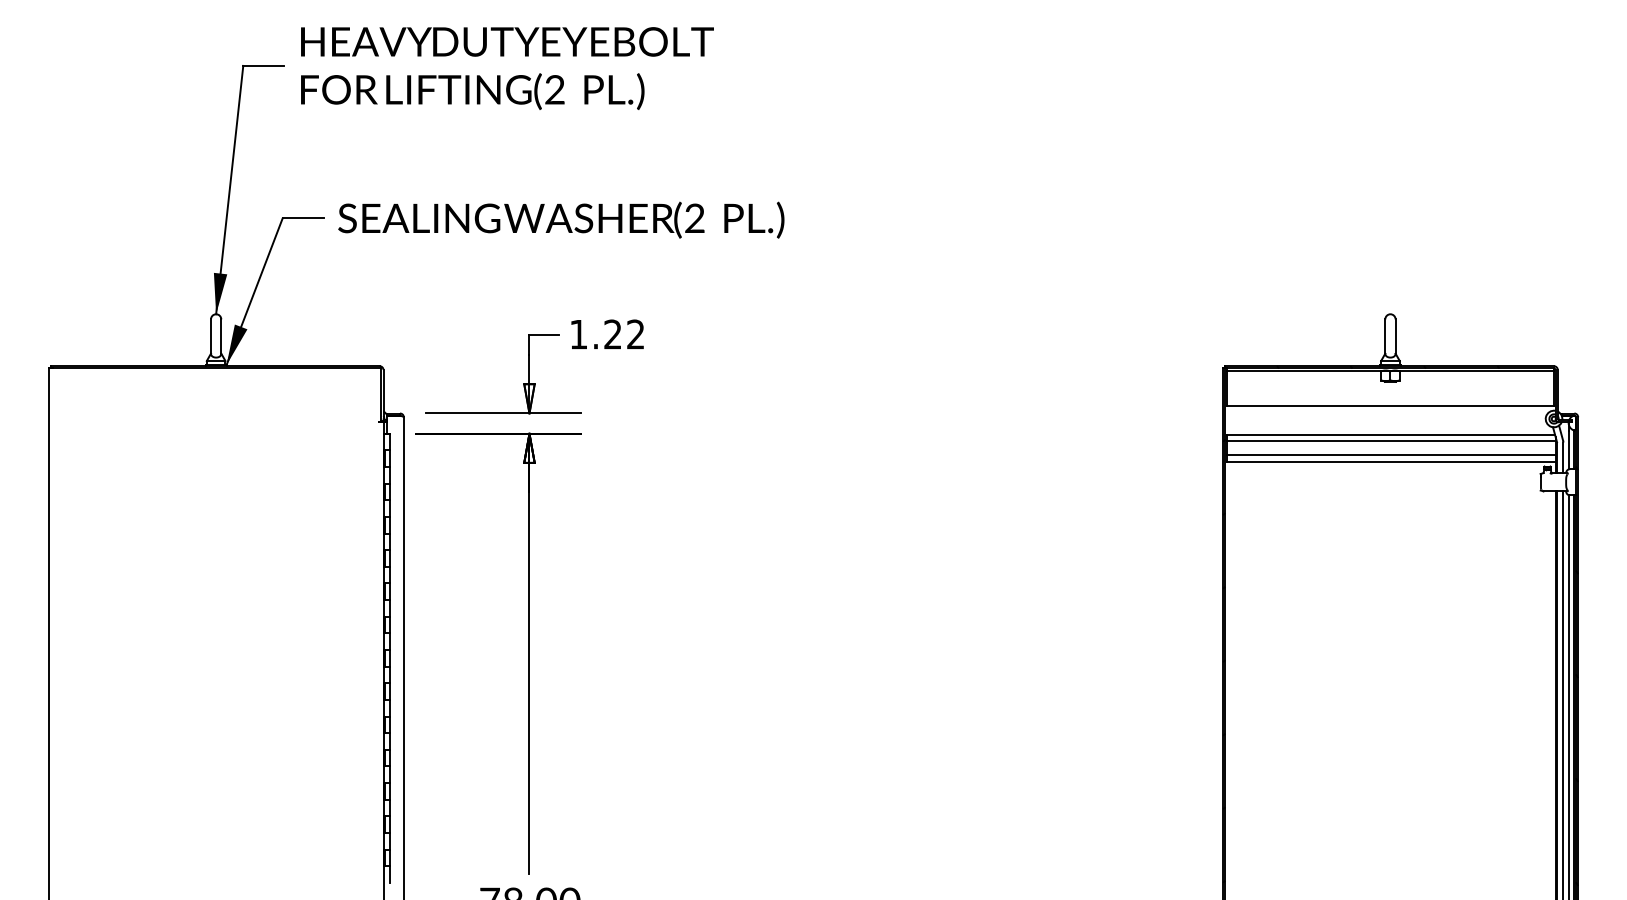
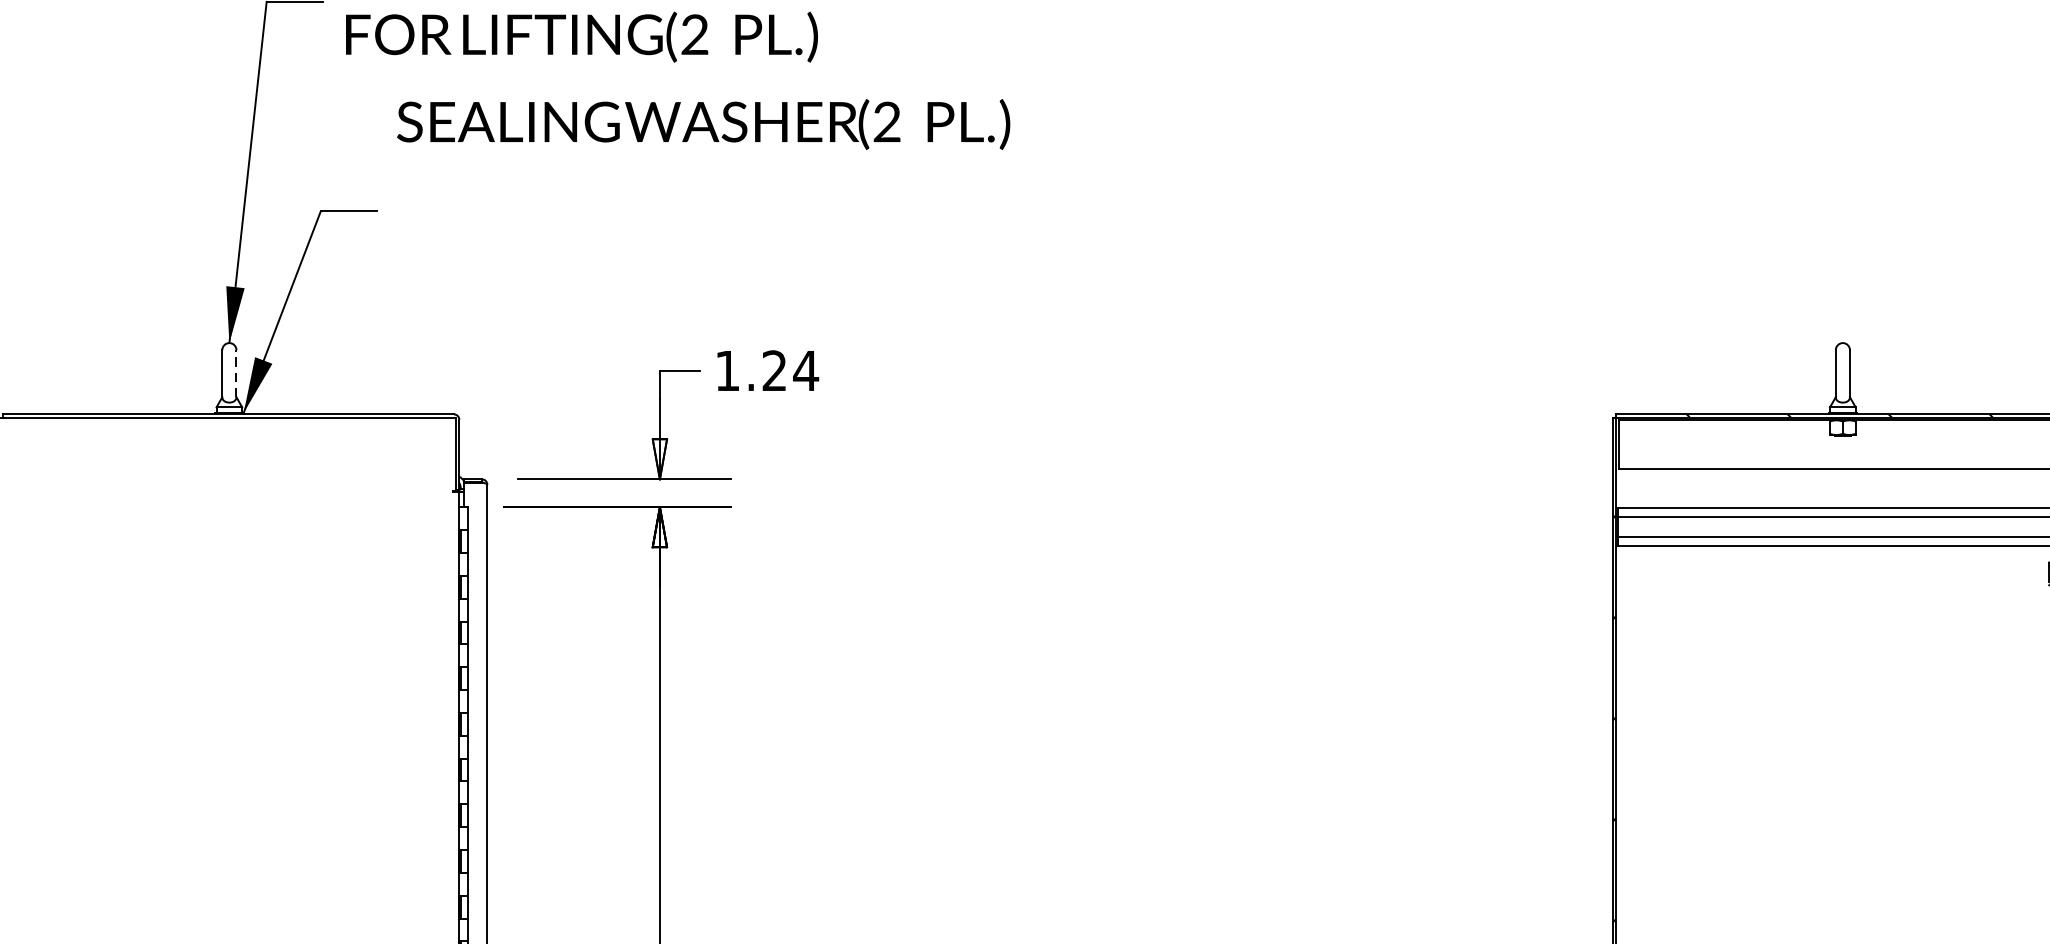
text: (561, 219) -> (703, 123), moved
text: (635, 334) -> (805, 370), 1.22 -> 1.24
line: (221, 336) -> (236, 373), solid -> dashed

